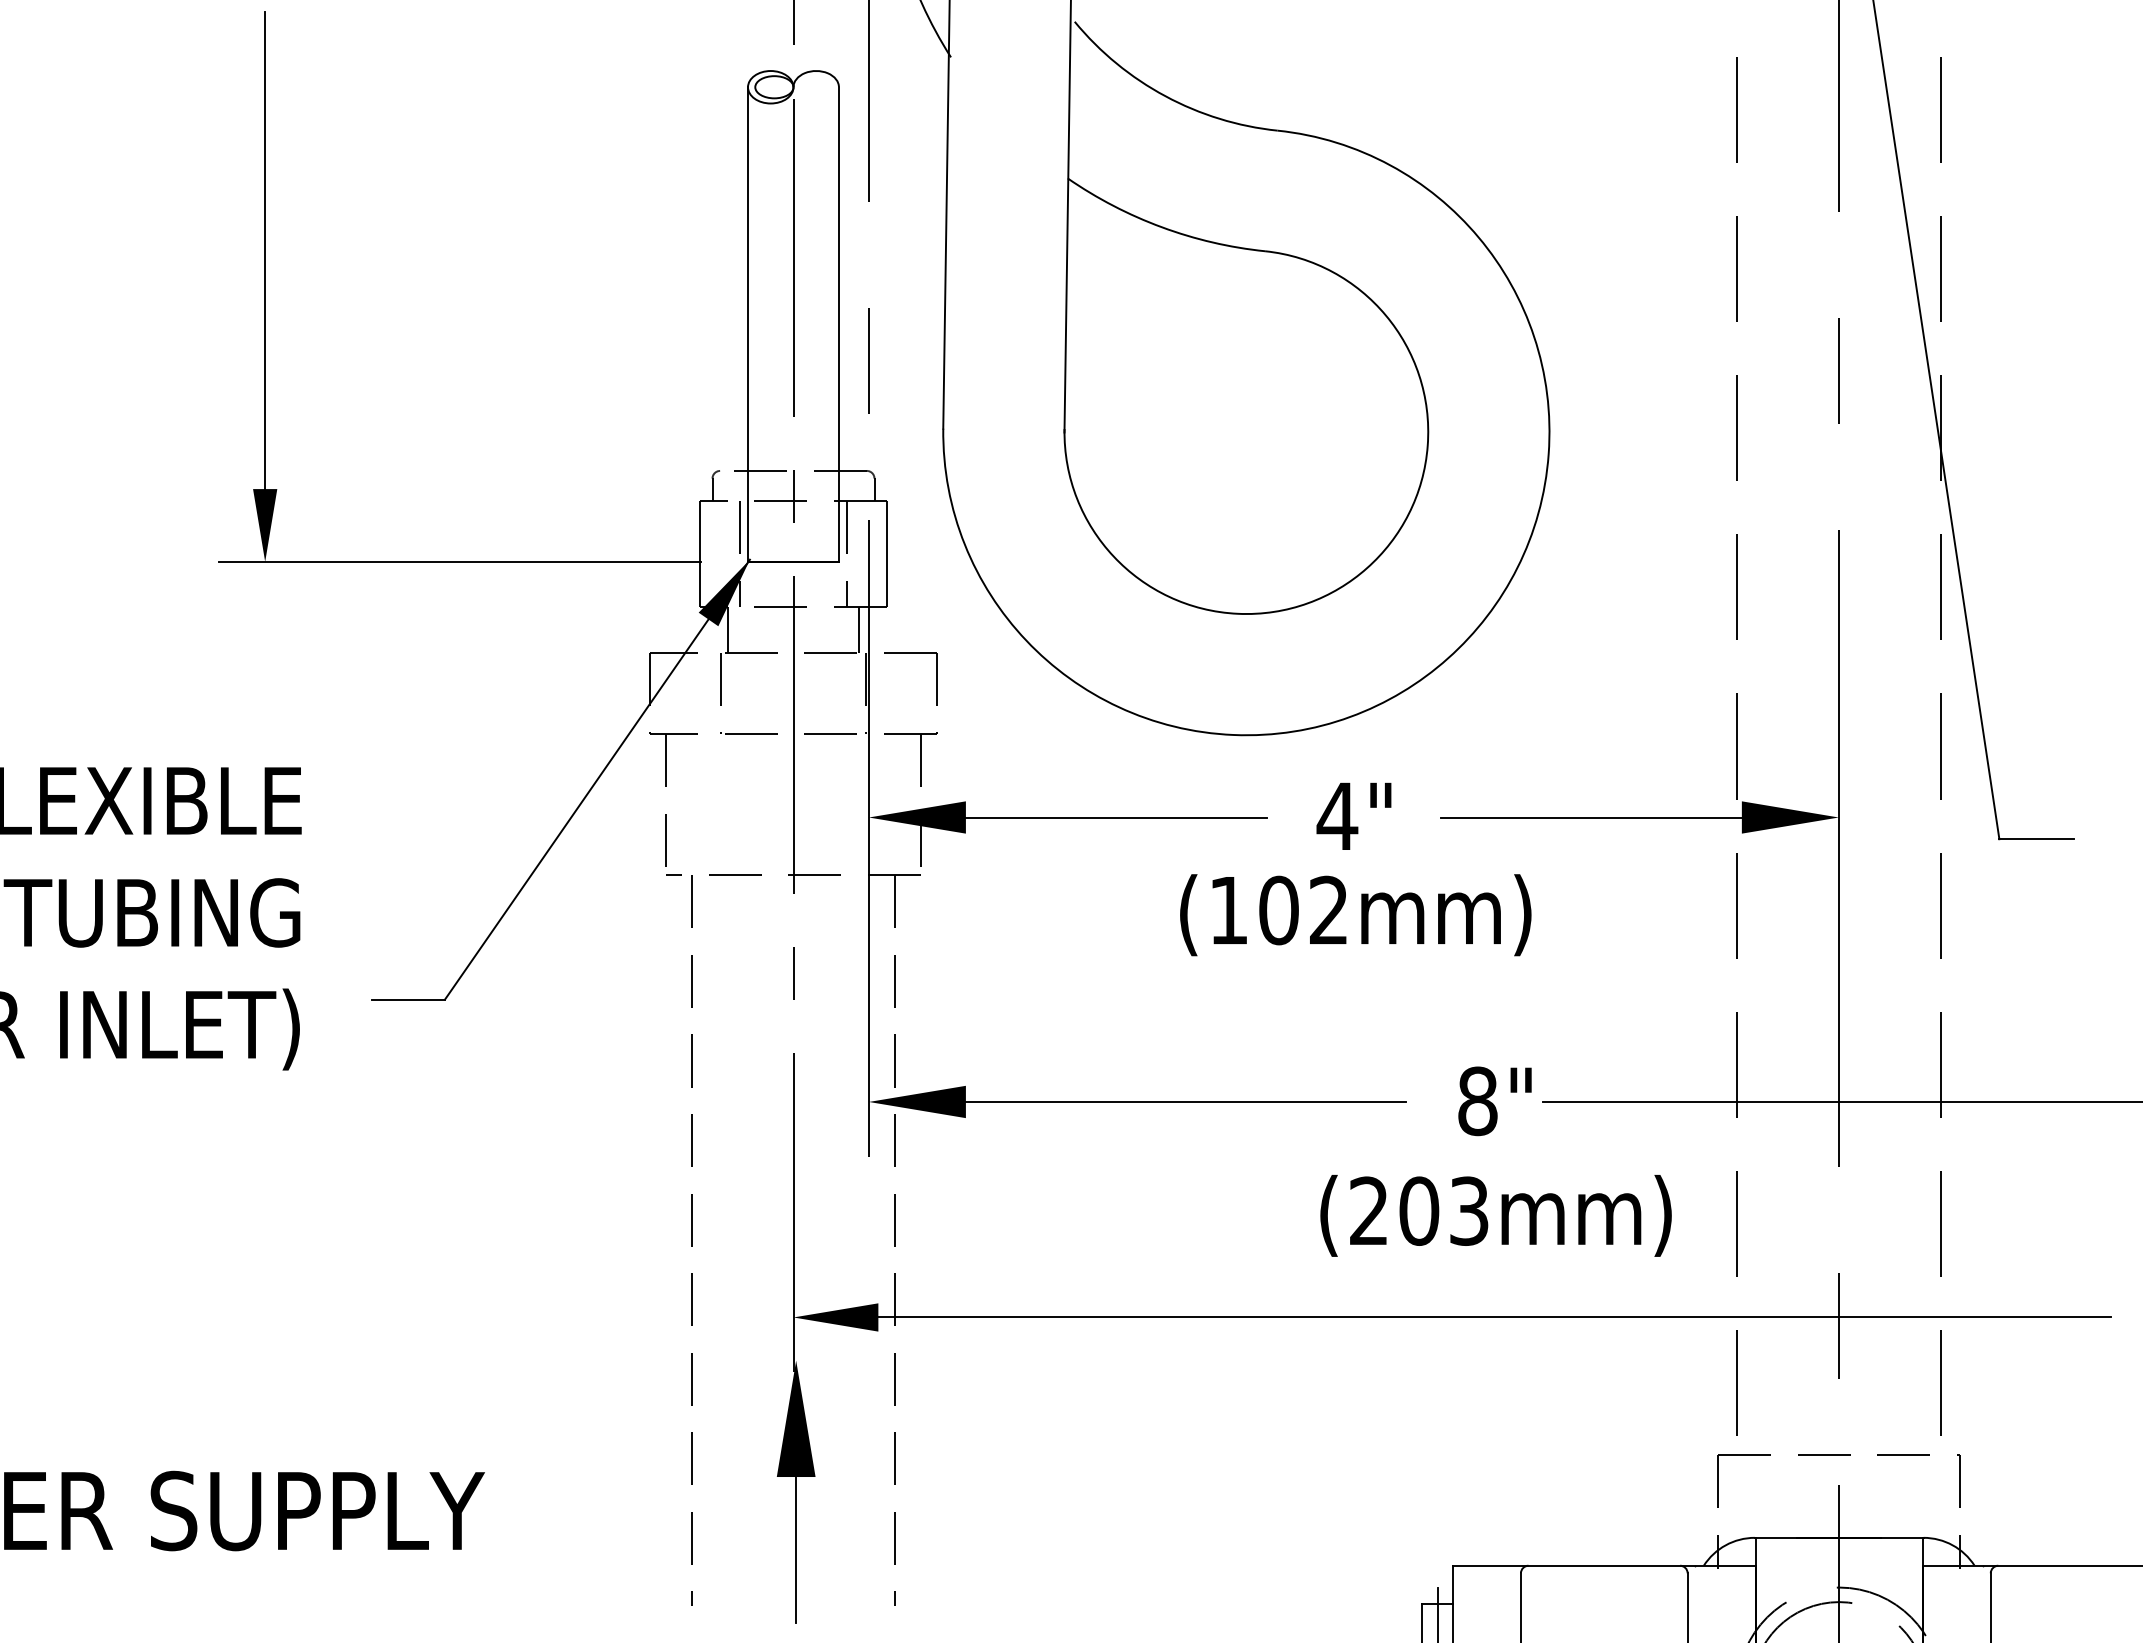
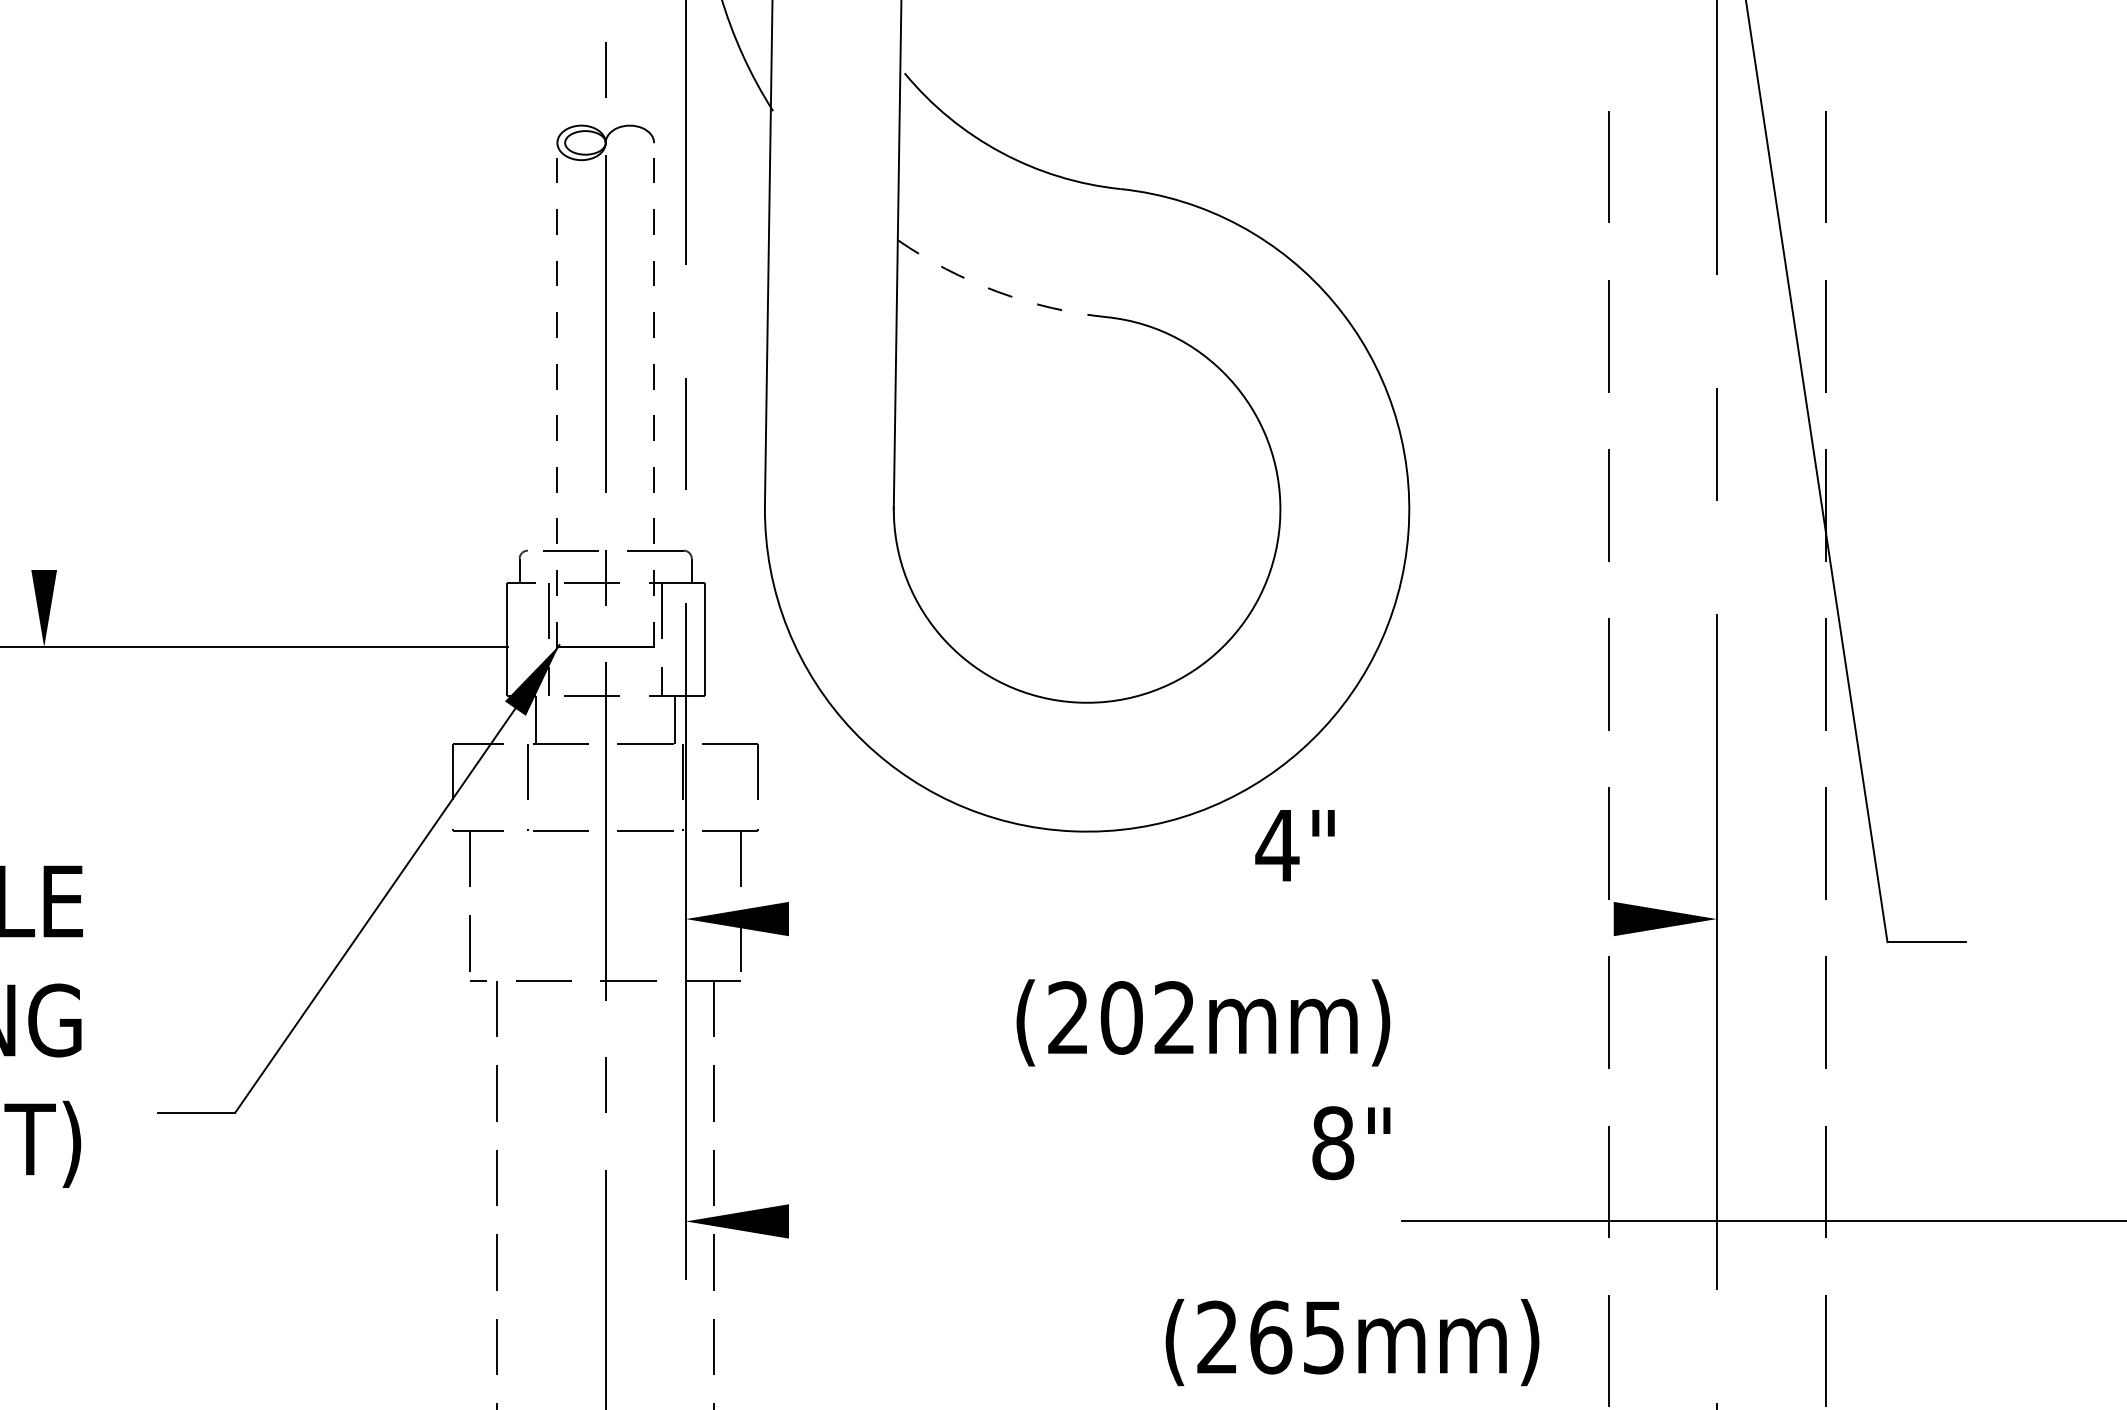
arc: (1161, 227) -> (996, 291), solid -> dashed
line: (265, 254) -> (44, 320), removed
line: (748, 323) -> (557, 393), solid -> dashed
line: (838, 324) -> (653, 395), solid -> dashed
text: (1353, 815) -> (1294, 844), moved
line: (1099, 817) -> (930, 919), removed
line: (1607, 817) -> (1470, 919), removed
text: (1227, 909) -> (1067, 1016), (102mm) -> (202mm)
line: (1169, 1101) -> (1005, 1220), removed
text: (1494, 1101) -> (1350, 1143), moved
text: (1443, 1210) -> (1296, 1336), (203mm) -> (265mm)

